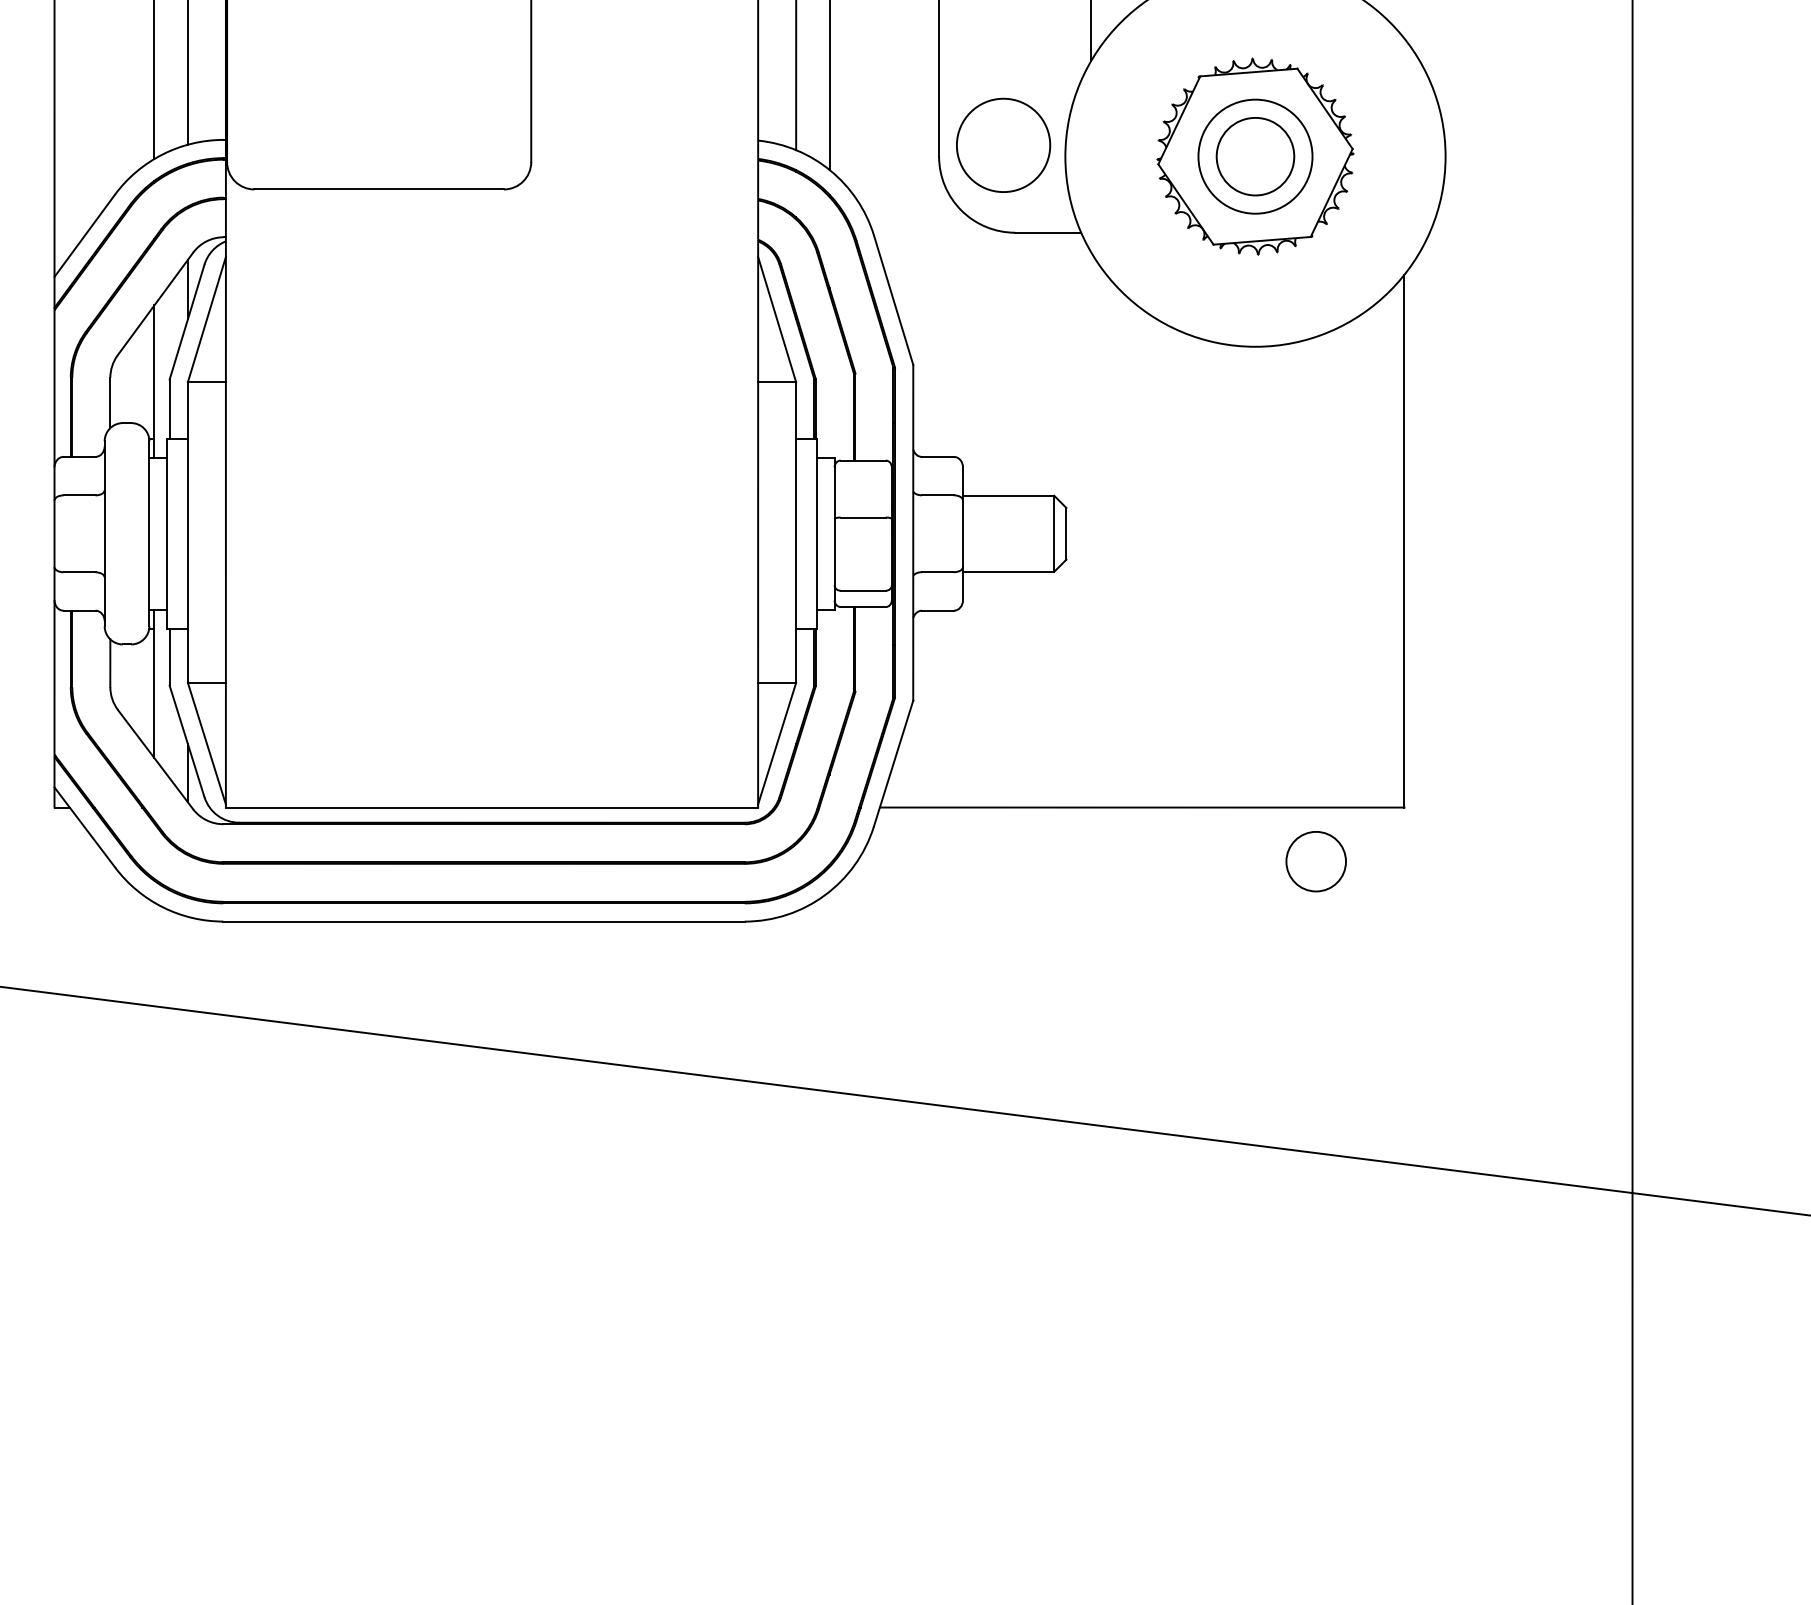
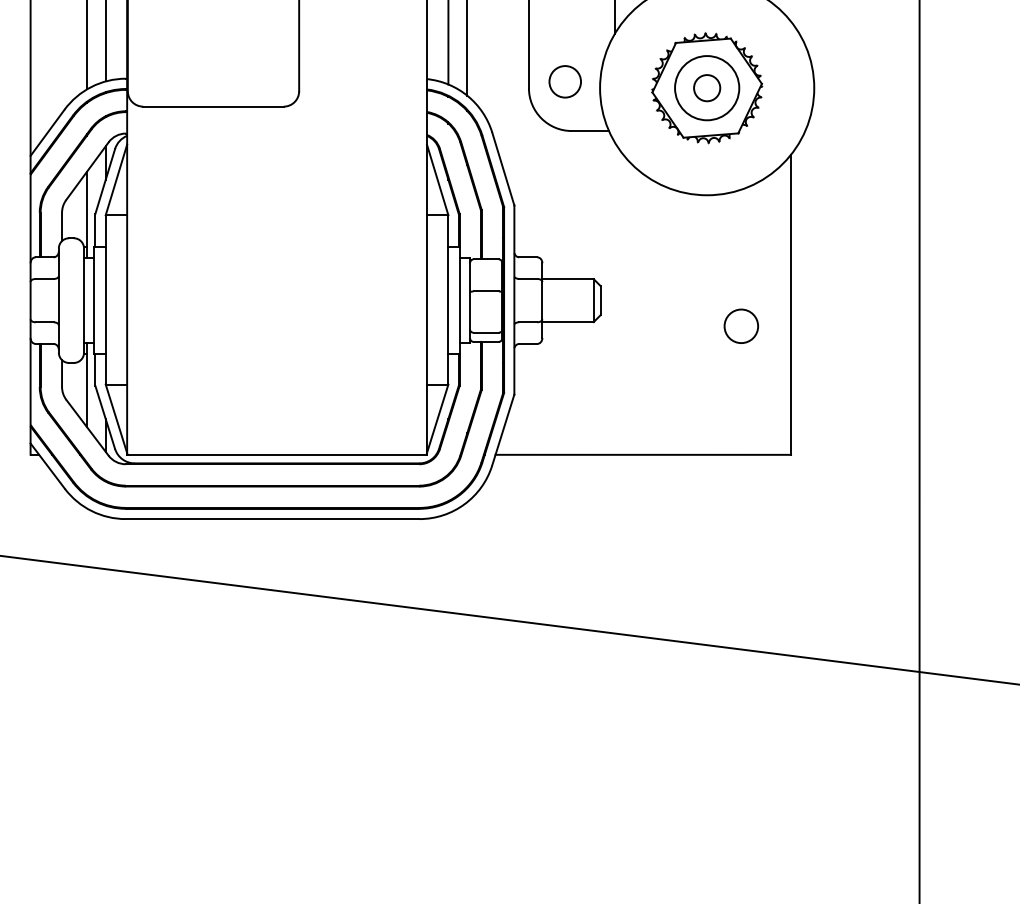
circle: (1002, 144) -> (564, 81), size x0.6
circle: (1256, 157) -> (707, 88), size x0.6
circle: (1314, 860) -> (740, 325), moved

